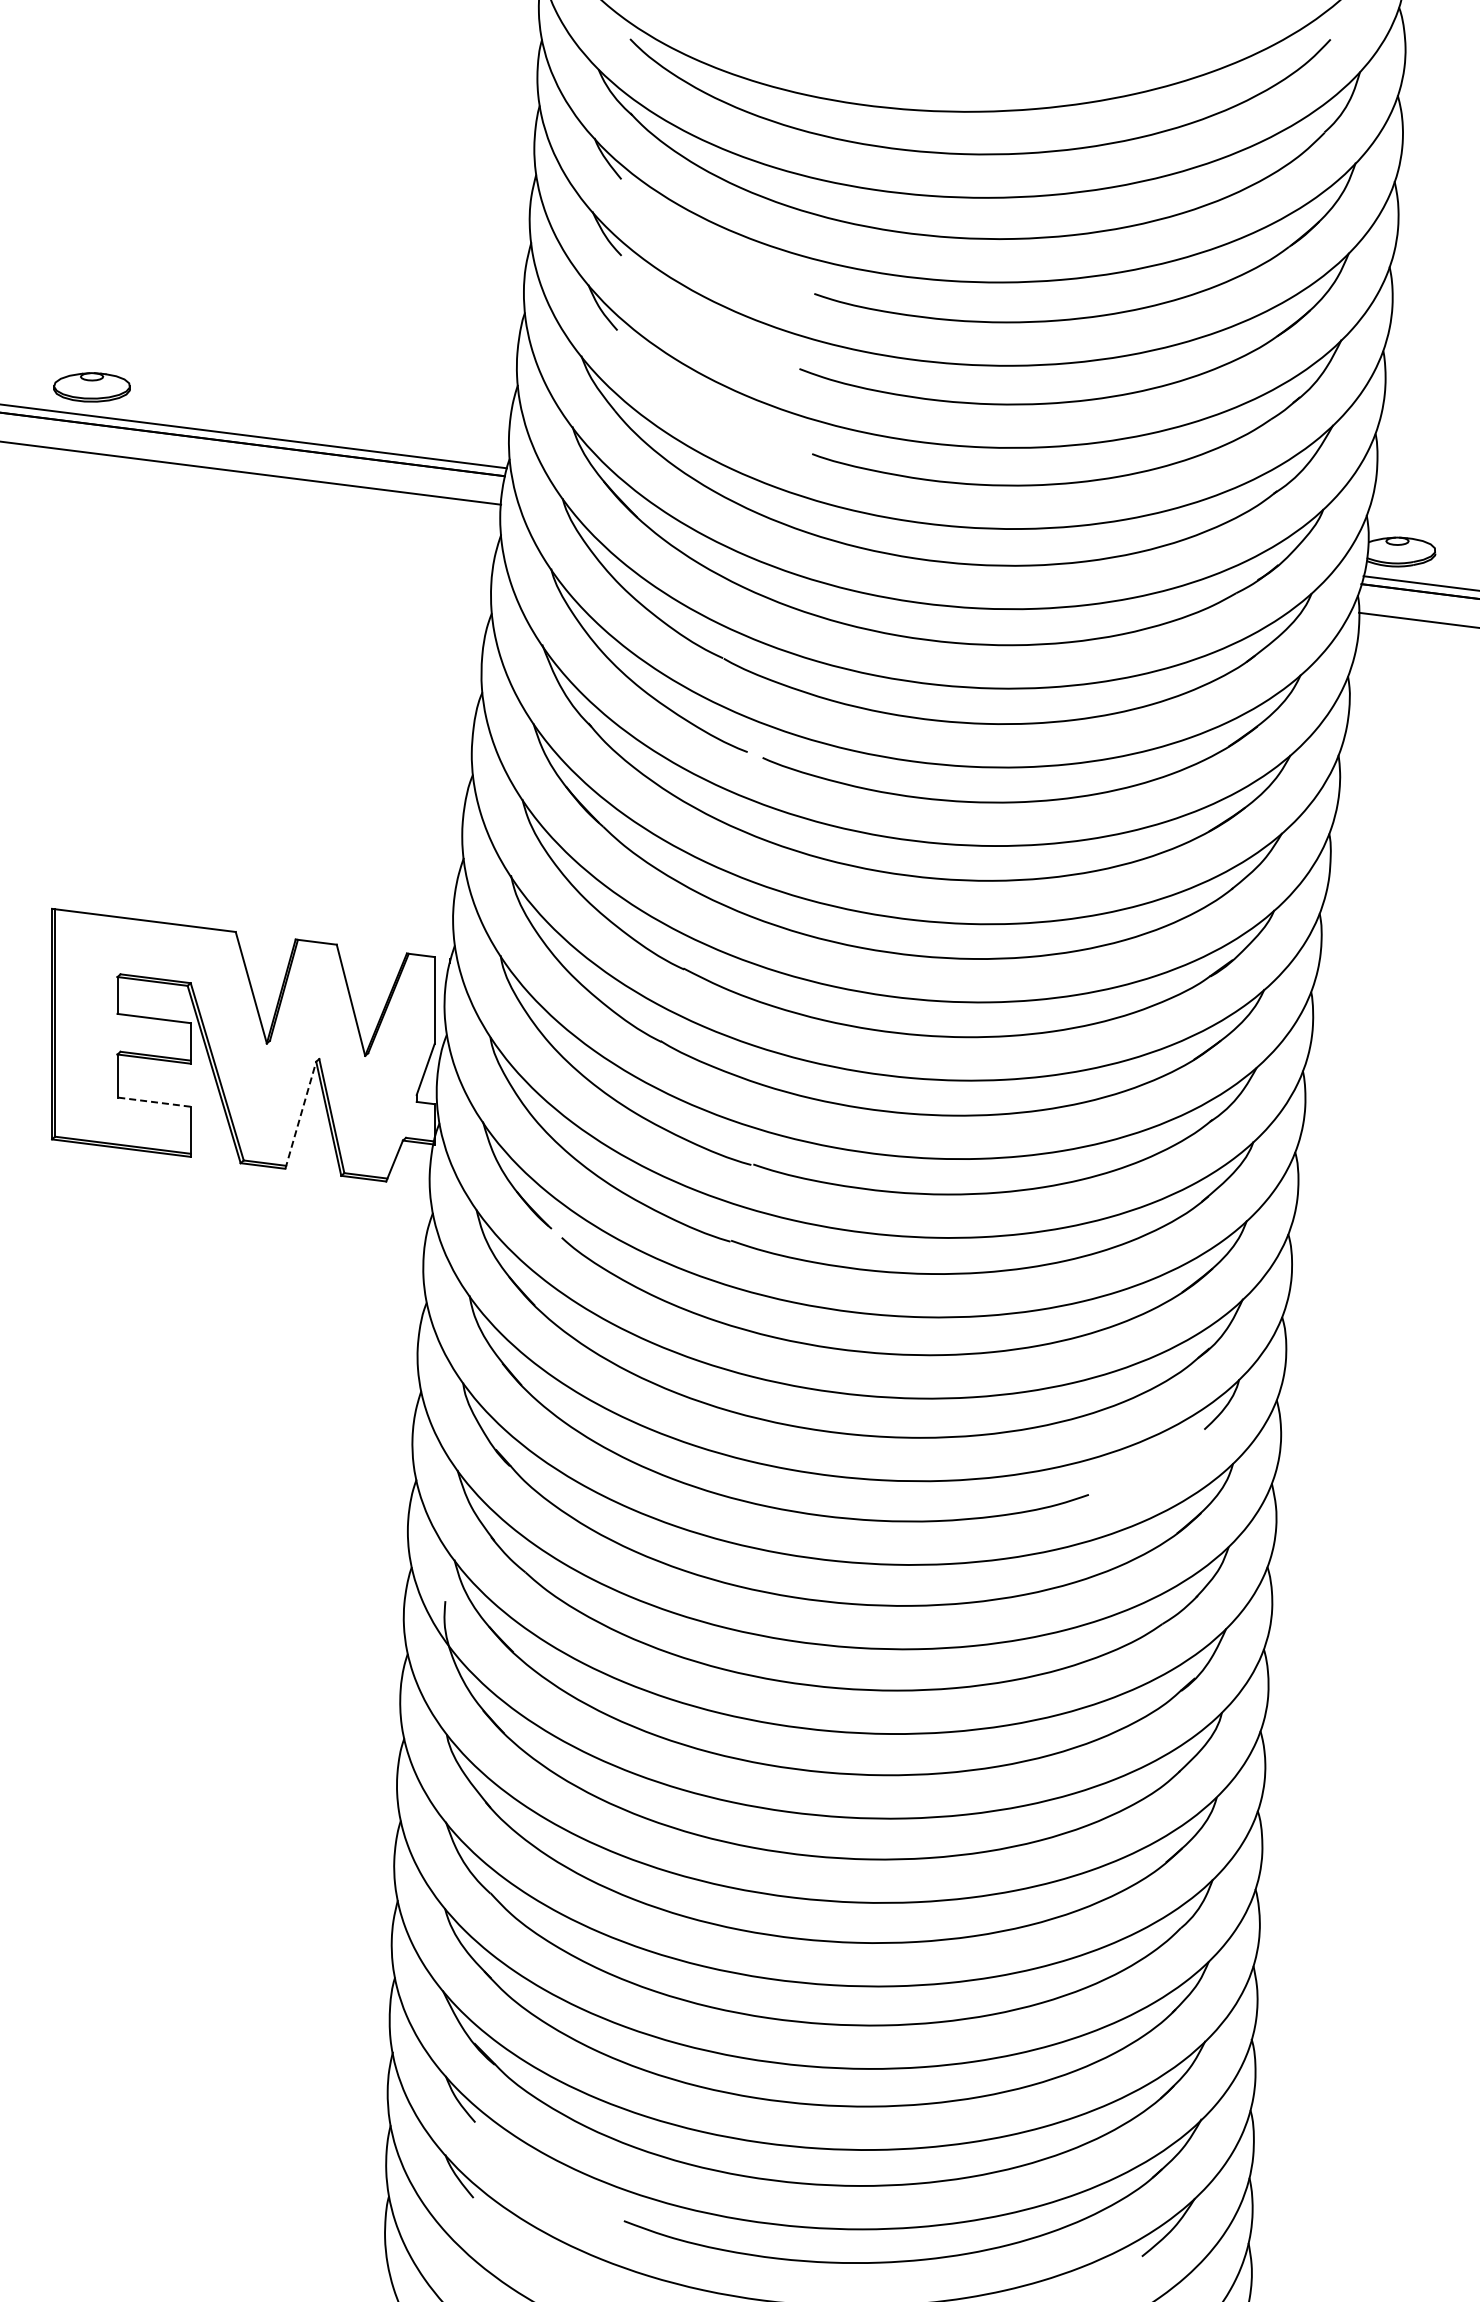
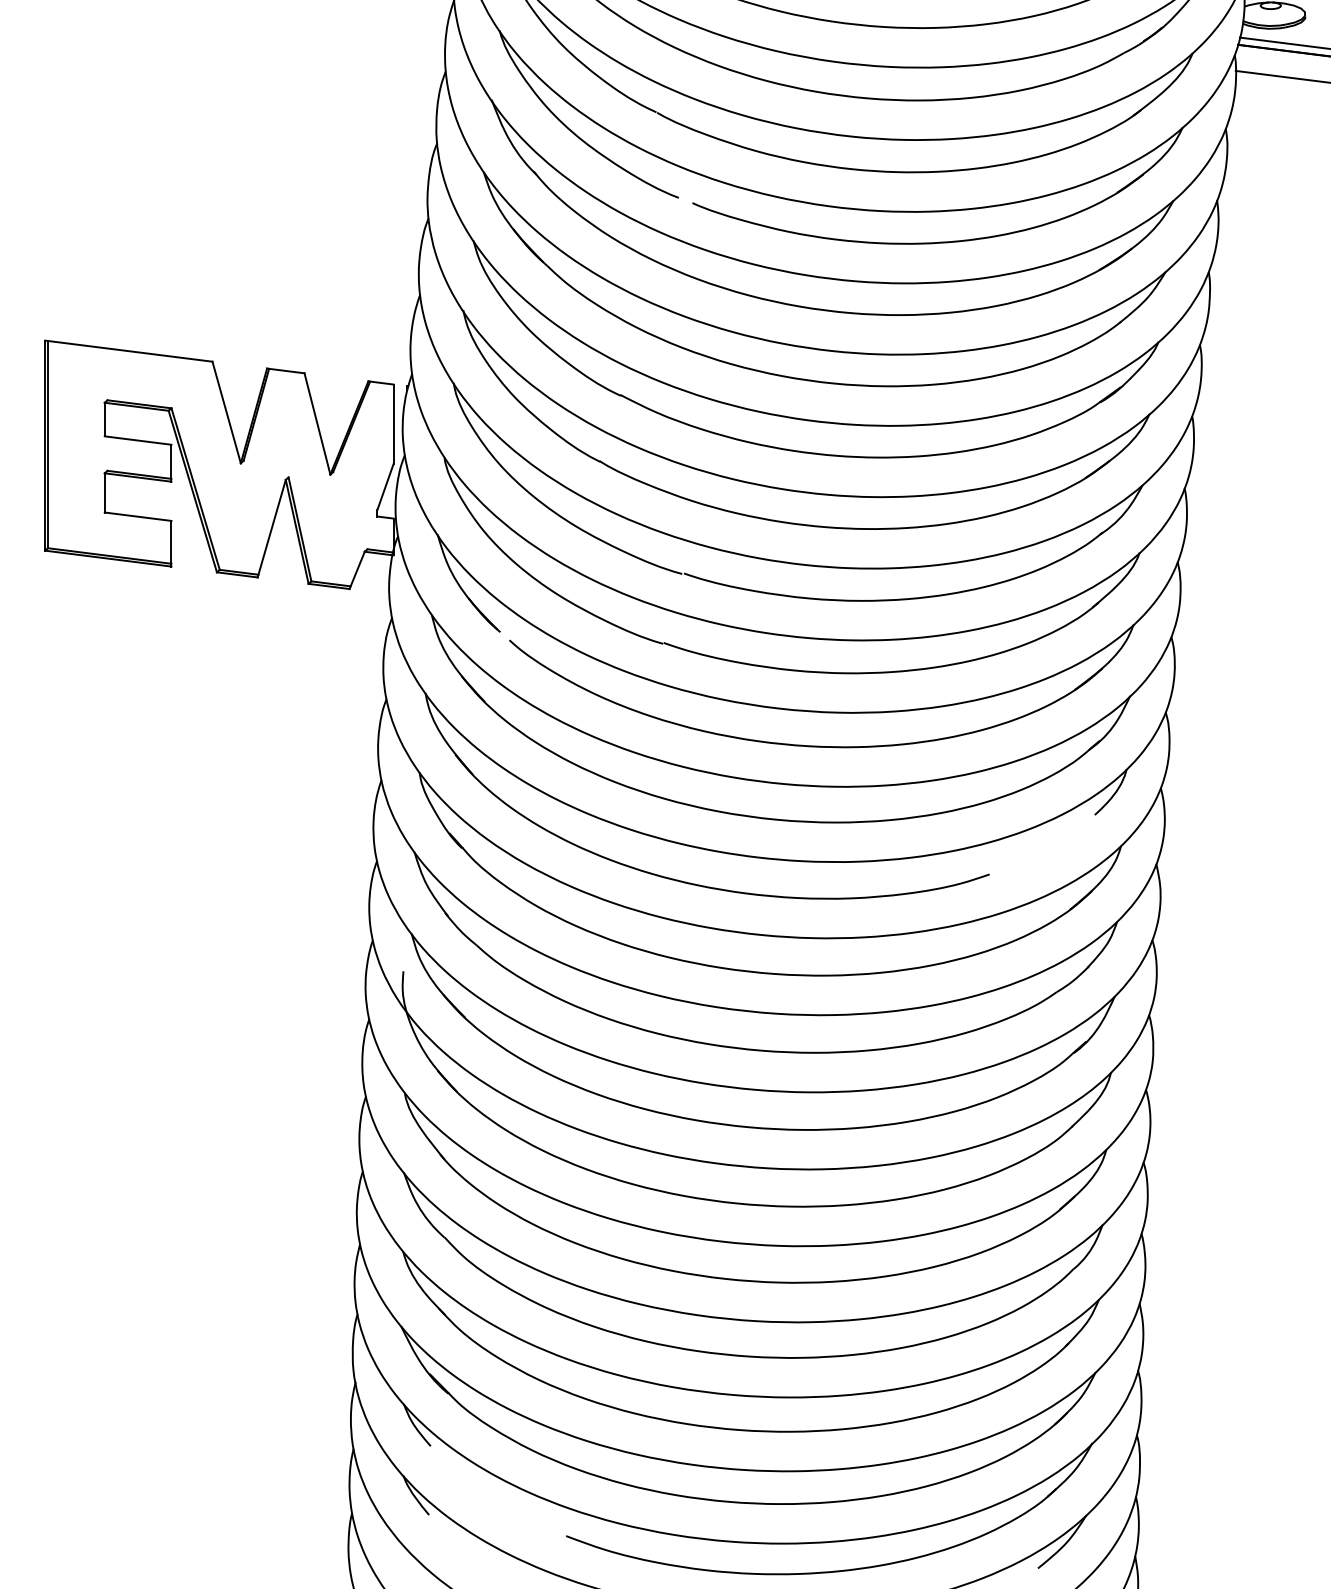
line: (154, 1102) -> (138, 517), dashed -> solid
line: (300, 1115) -> (271, 528), dashed -> solid

